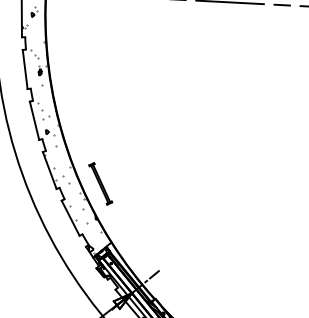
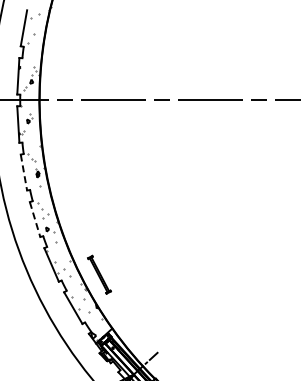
line: (25, 70) -> (24, 173), solid -> dashed
line: (34, 121) -> (35, 220), solid -> dashed

